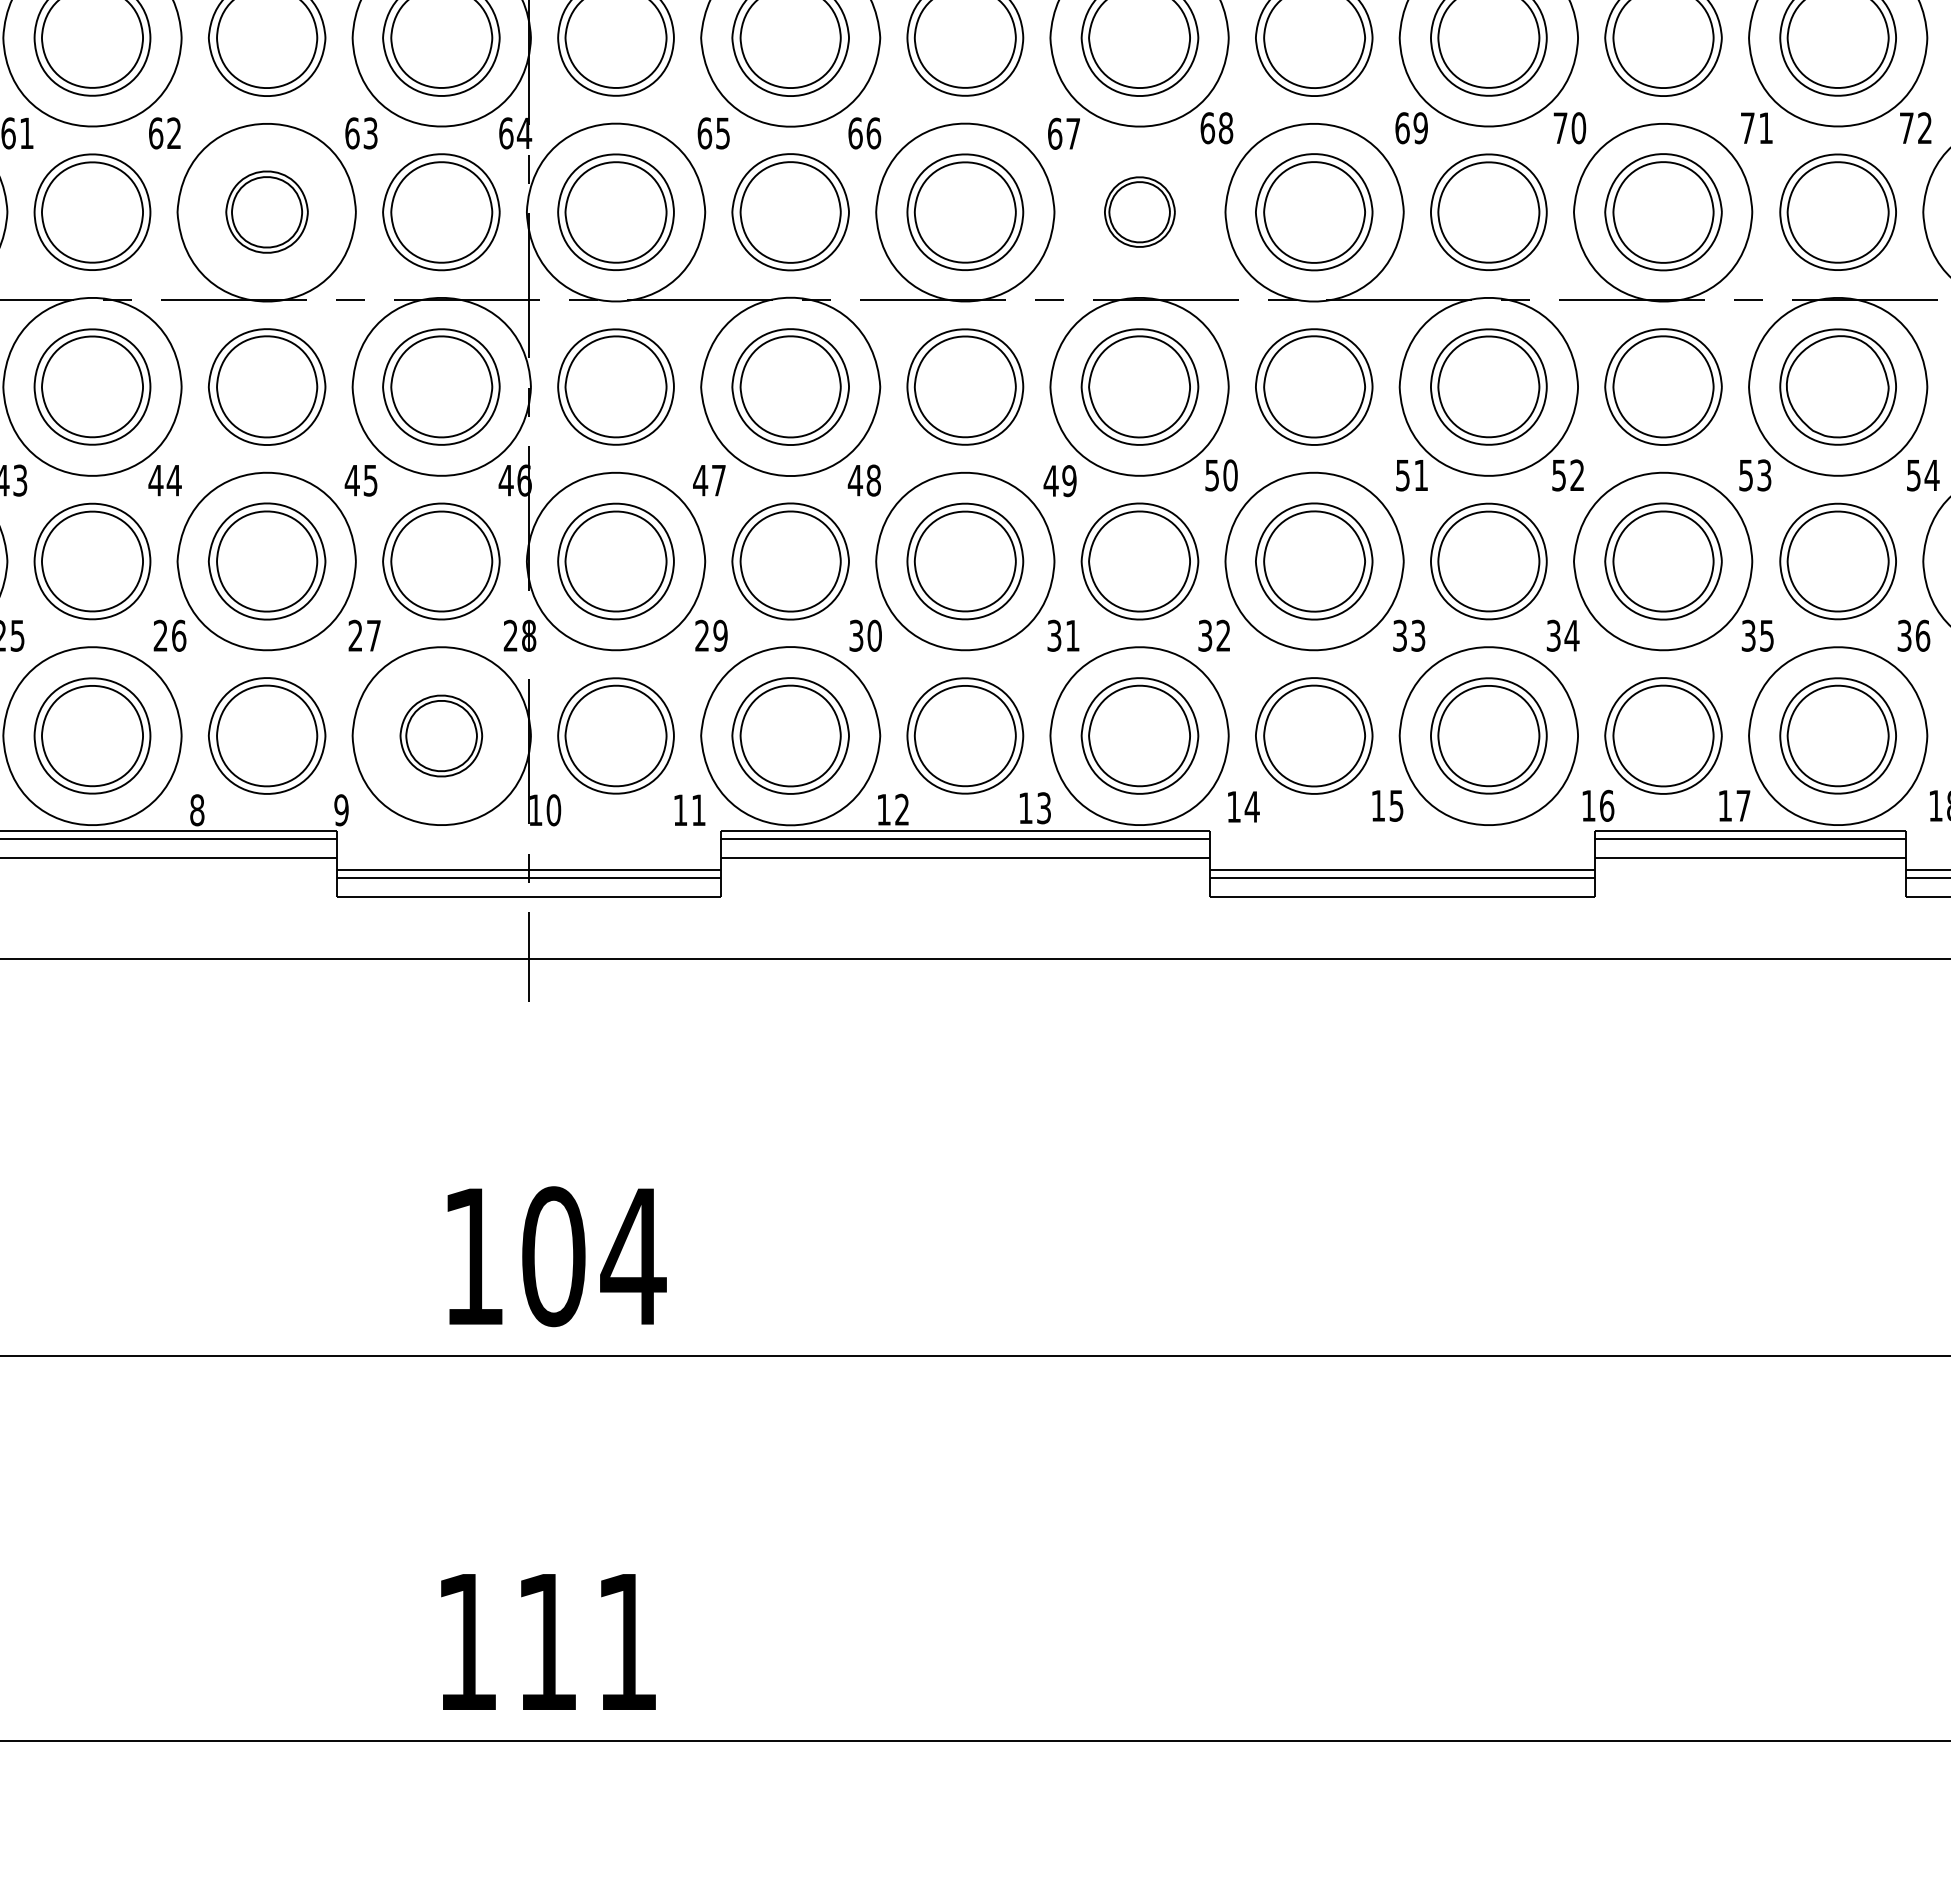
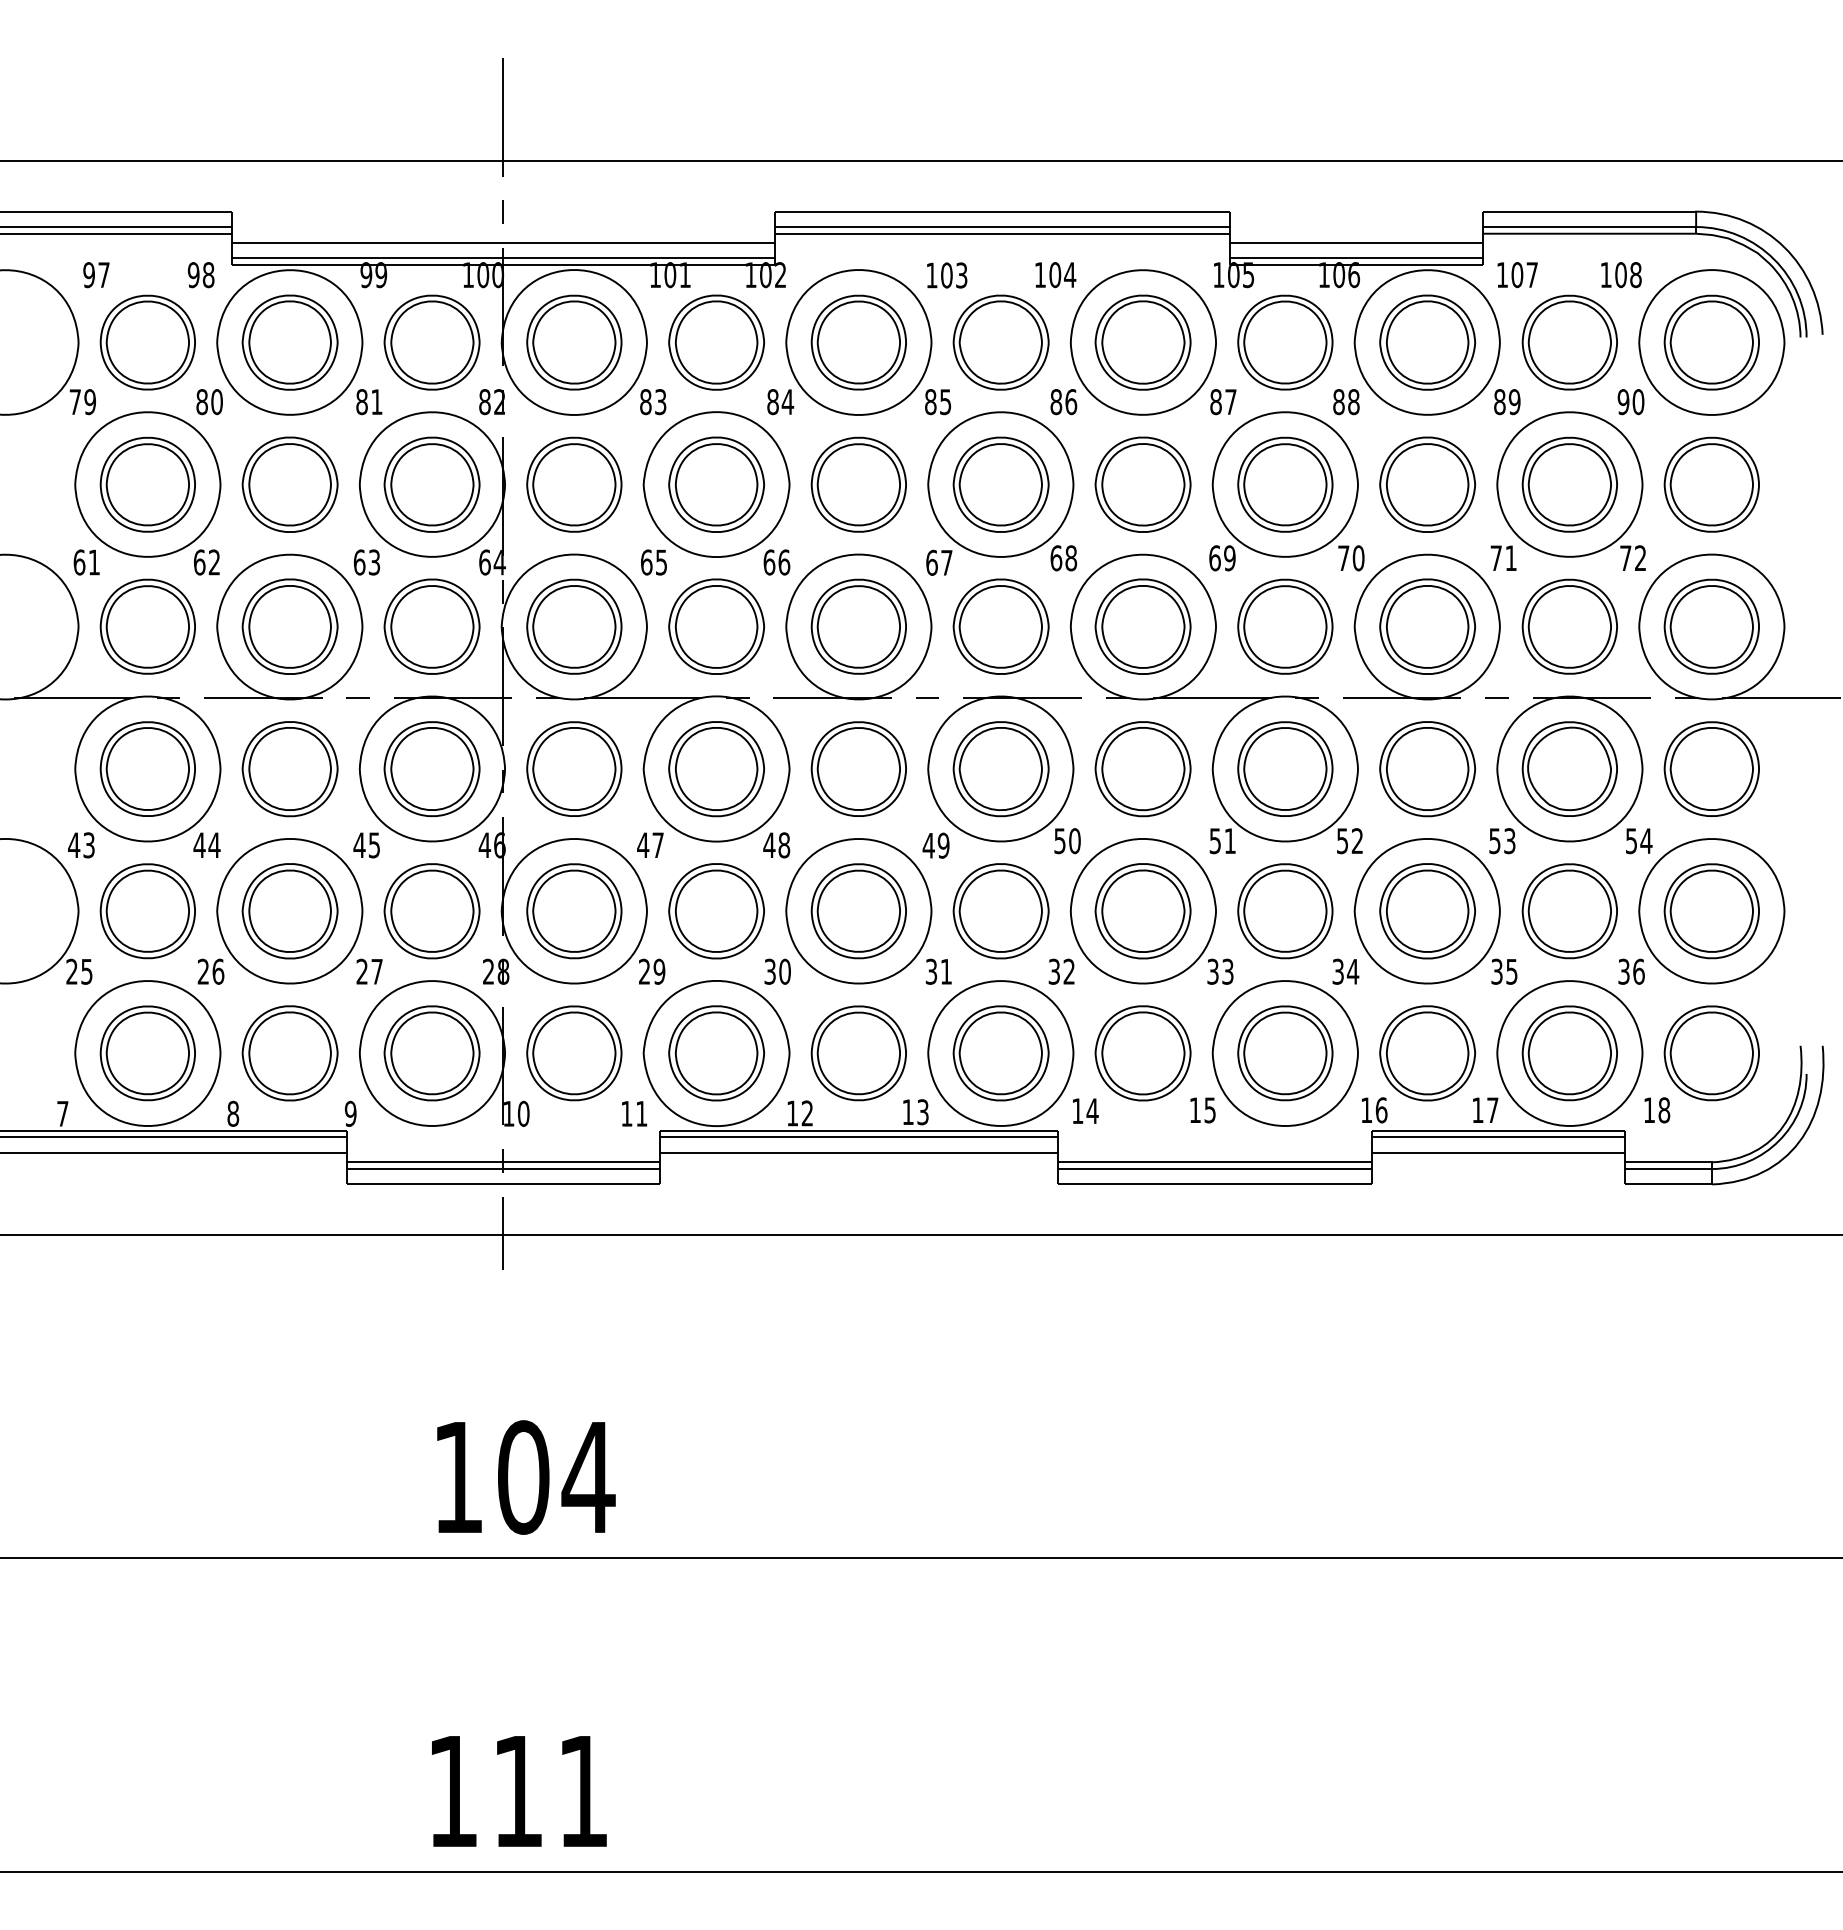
part: (266, 211) -> (289, 626), size x1.43
part: (1139, 211) -> (1000, 626), size x1.67
part: (440, 736) -> (431, 1053), size x1.43

